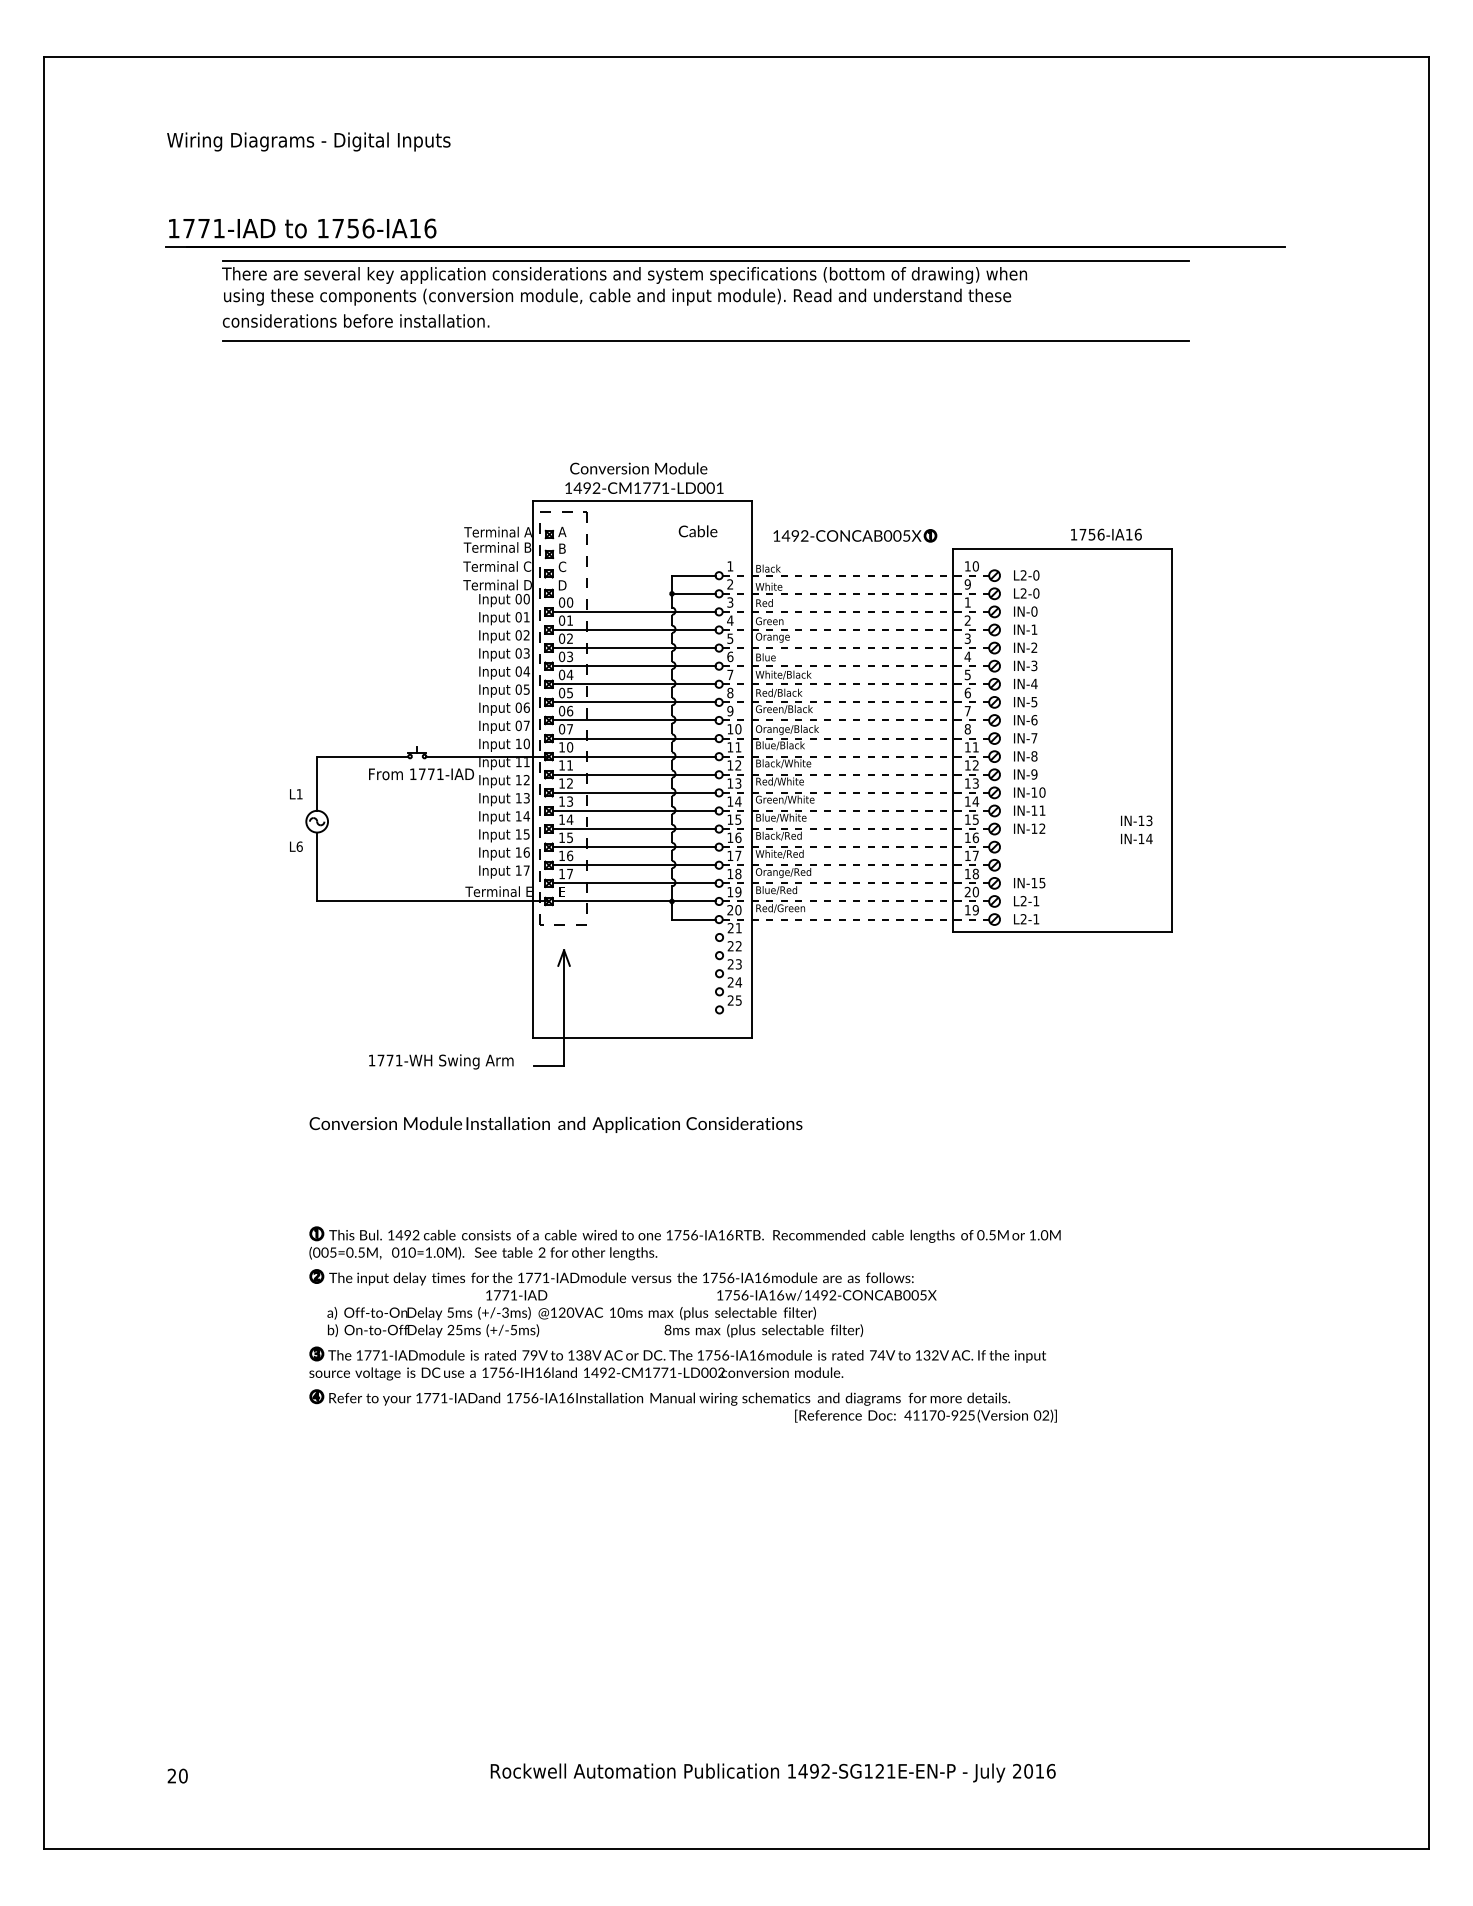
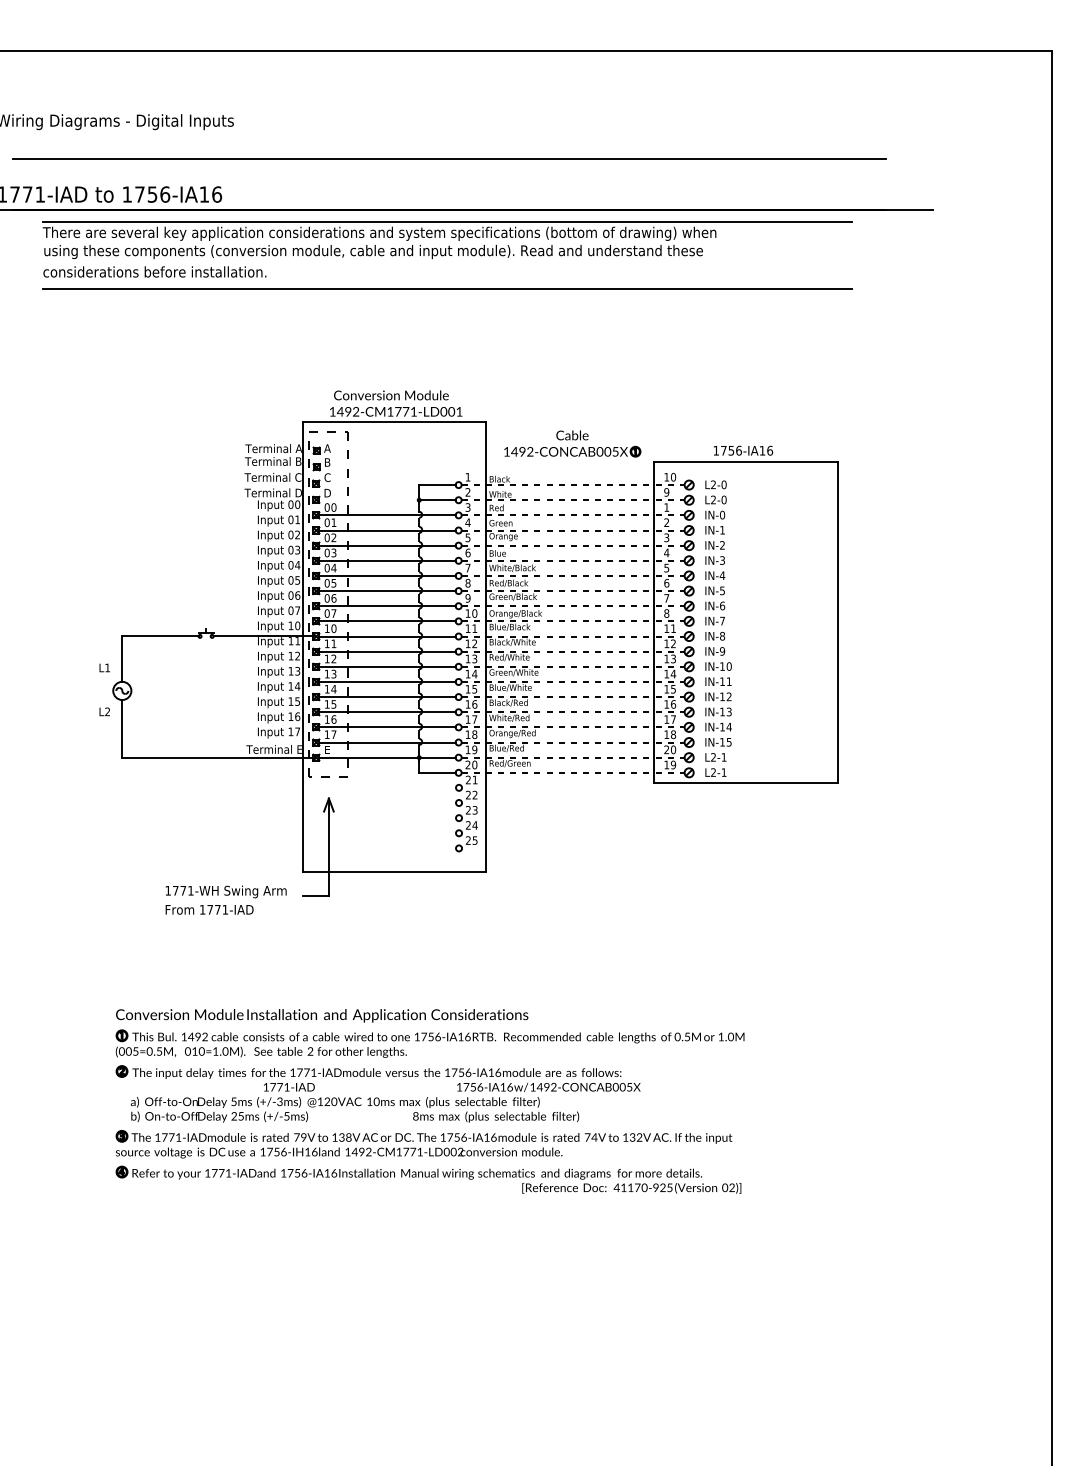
line: (707, 185) -> (448, 158), added
text: (697, 531) -> (571, 435), moved
text: (1106, 534) -> (743, 450), moved
text: (421, 774) -> (209, 910), moved
text: (1136, 829) -> (718, 719), moved
text: (299, 846) -> (107, 711), L6 -> L2
text: (555, 1124) -> (321, 1015), moved

